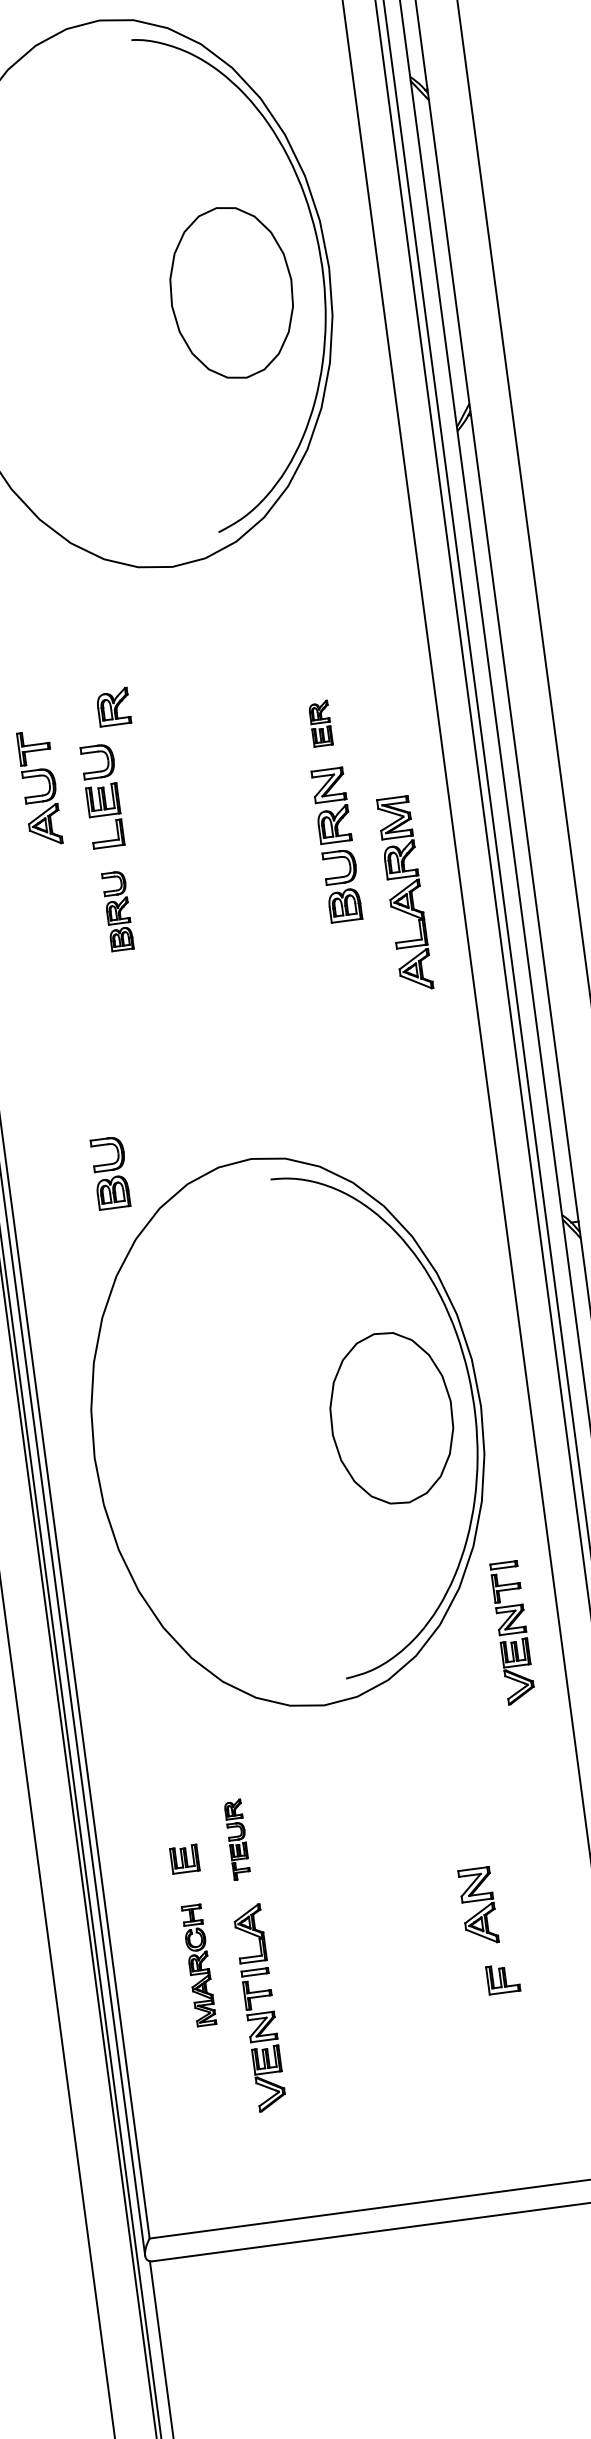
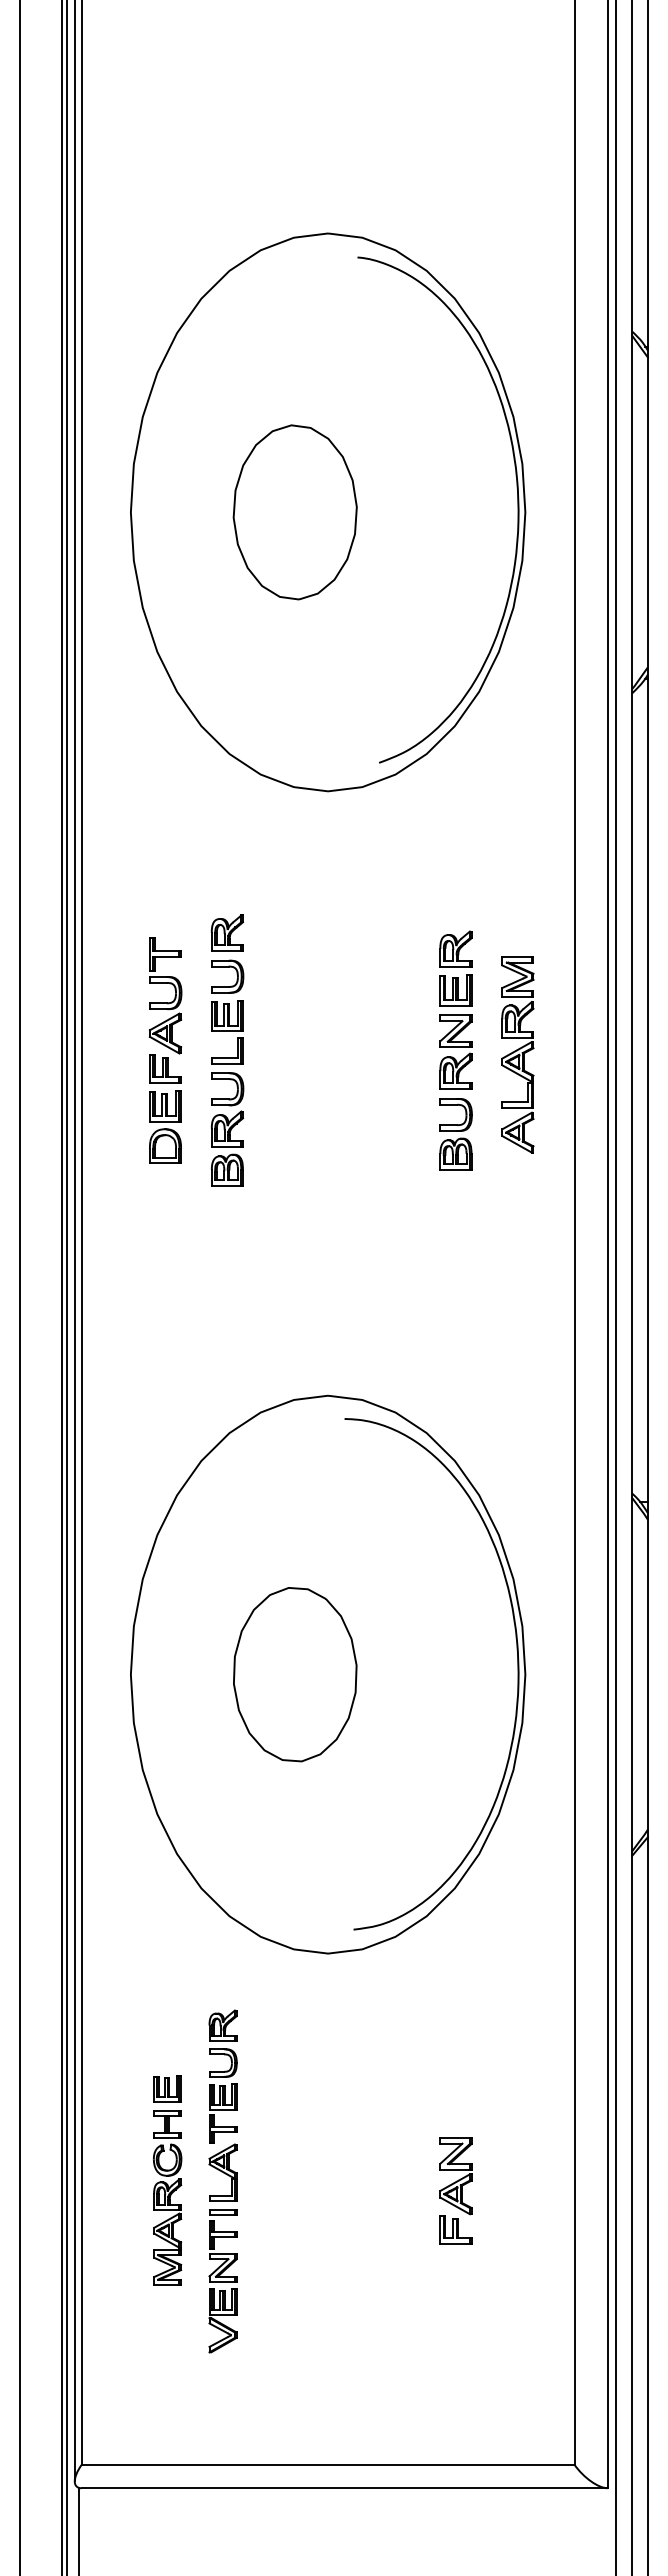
part: (230, 293) -> (294, 512), moved
part: (113, 706) -> (227, 932), moved
part: (320, 723) -> (455, 968), size x1.67
part: (404, 893) -> (517, 1054), moved
part: (54, 898) -> (165, 1108), added
part: (118, 911) -> (227, 1129), size x1.43
part: (110, 1173) -> (184, 1391), removed
part: (392, 1418) -> (295, 1674), moved
part: (512, 1633) -> (526, 1906), removed
part: (236, 1839) -> (222, 2076), size x1.67
part: (198, 1965) -> (167, 2197), size x1.43
part: (502, 1978) -> (455, 2229), moved

